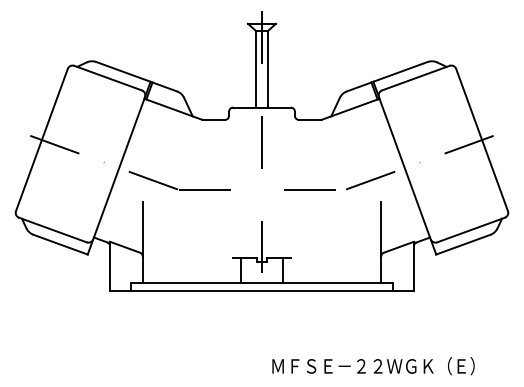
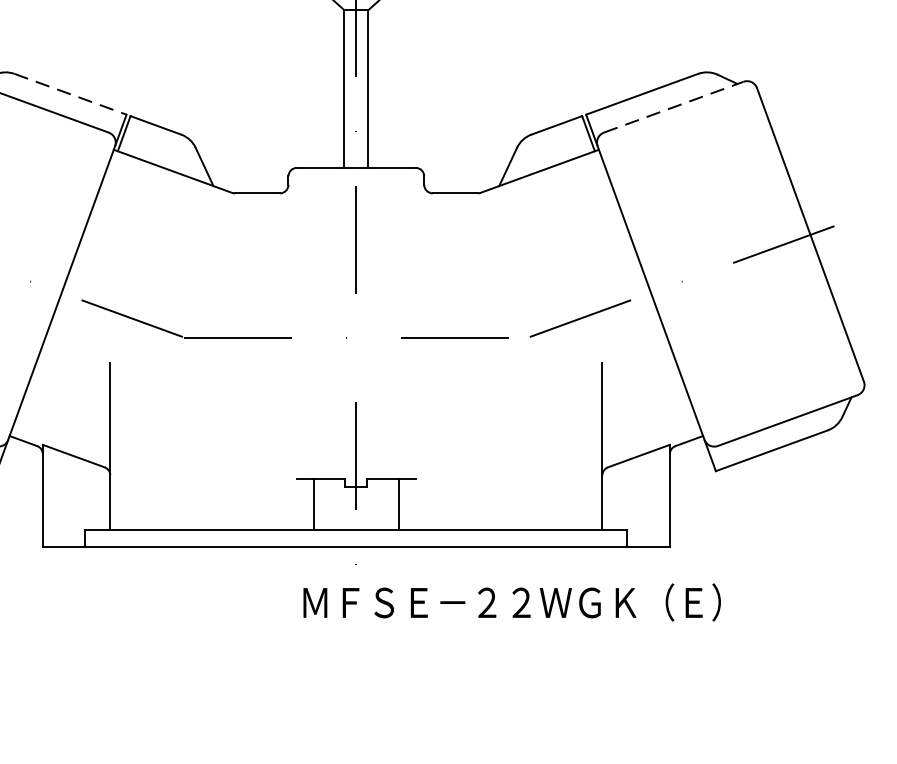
line: (123, 71) -> (70, 93), solid -> dashed
line: (415, 78) -> (673, 107), solid -> dashed
text: (373, 366) -> (512, 603), moved

